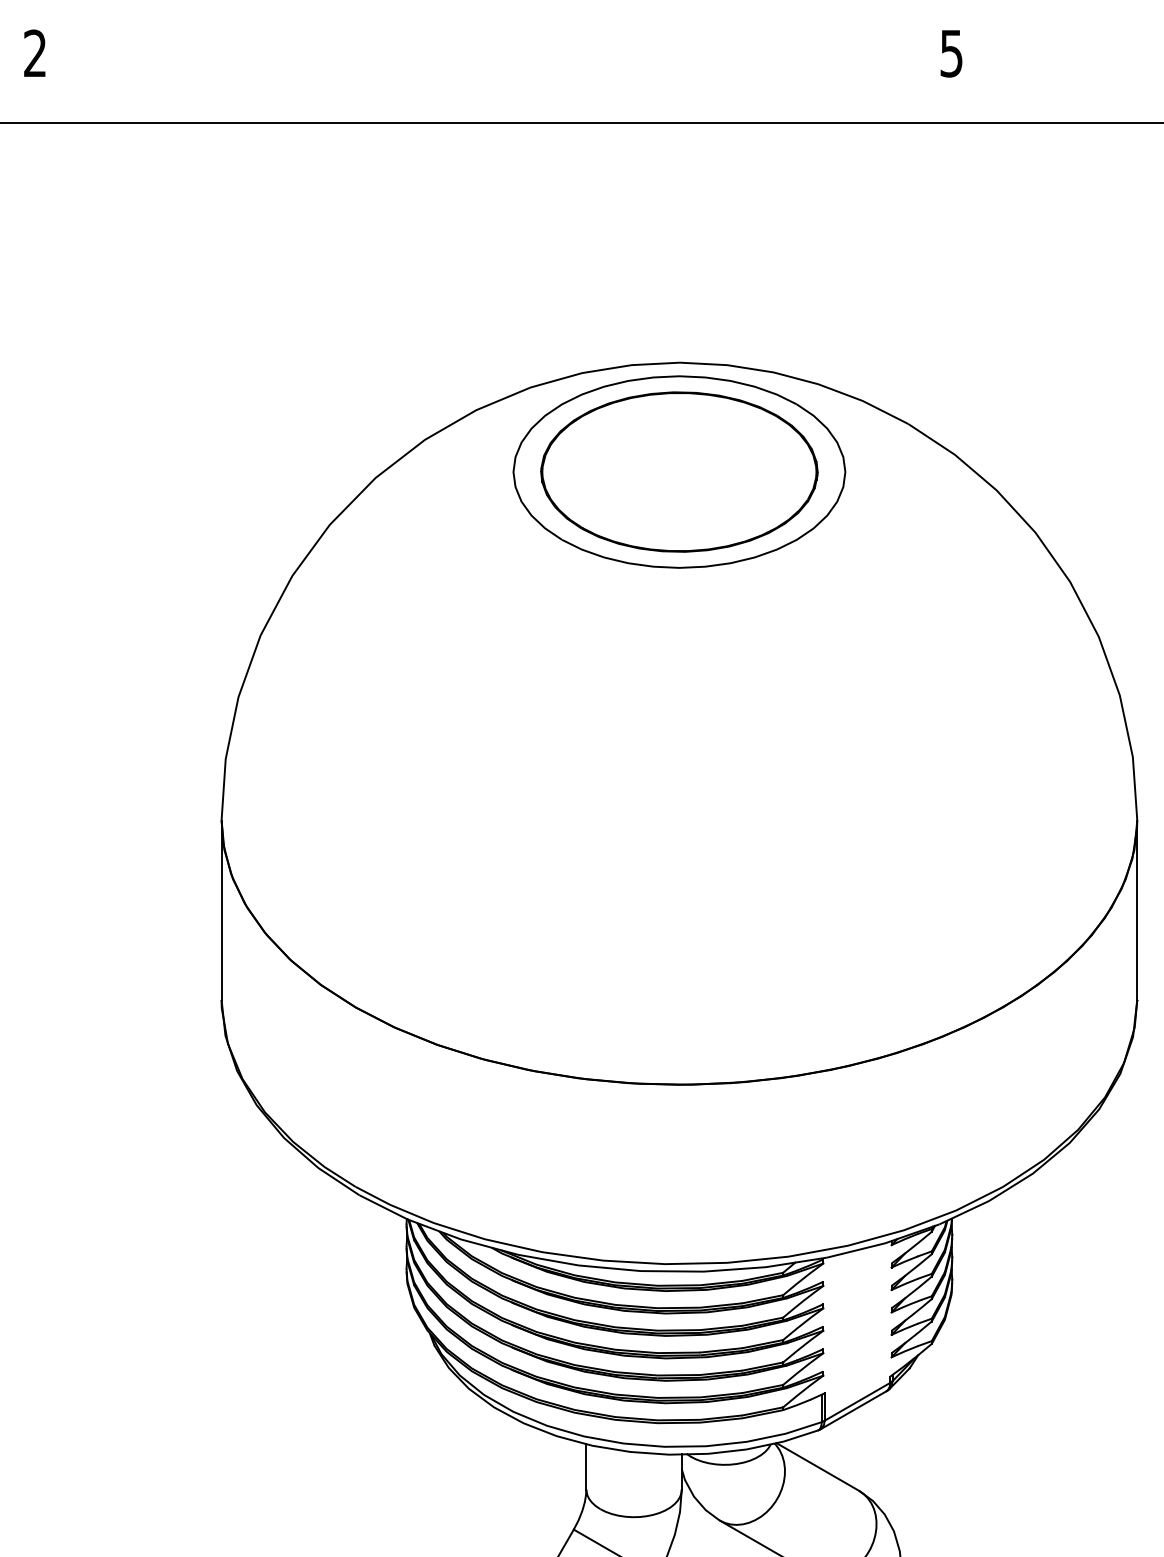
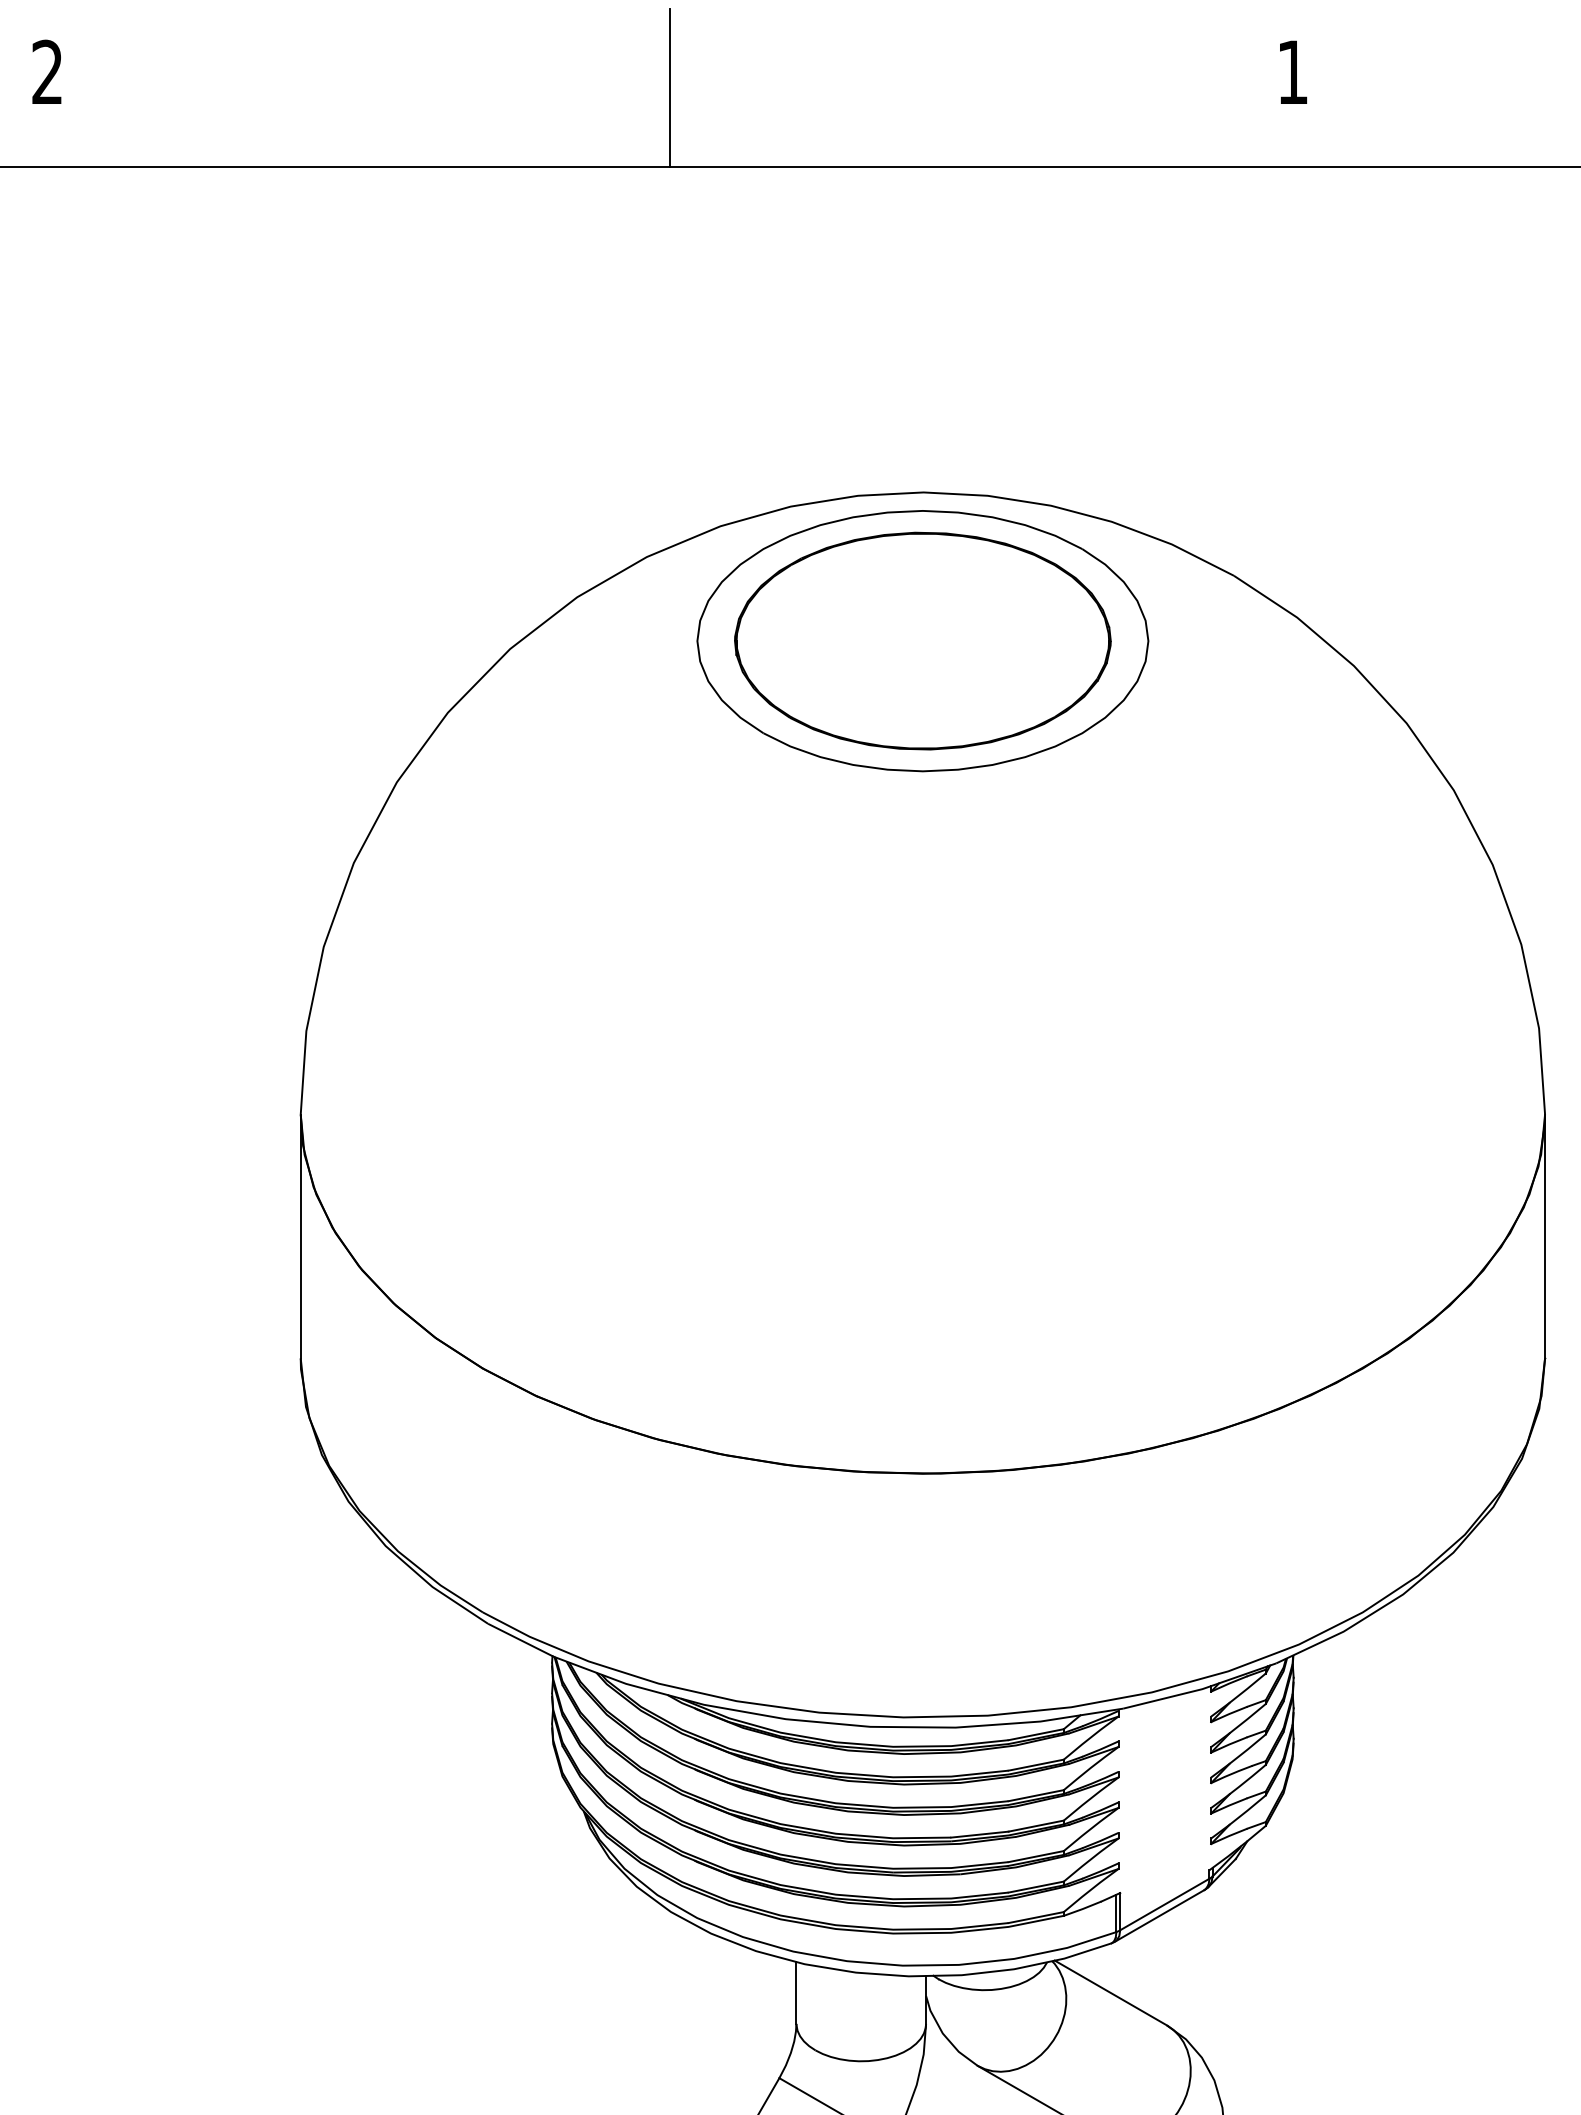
text: (951, 53) -> (1292, 72), 5 -> 1
line: (493, 65) -> (670, 88), added

